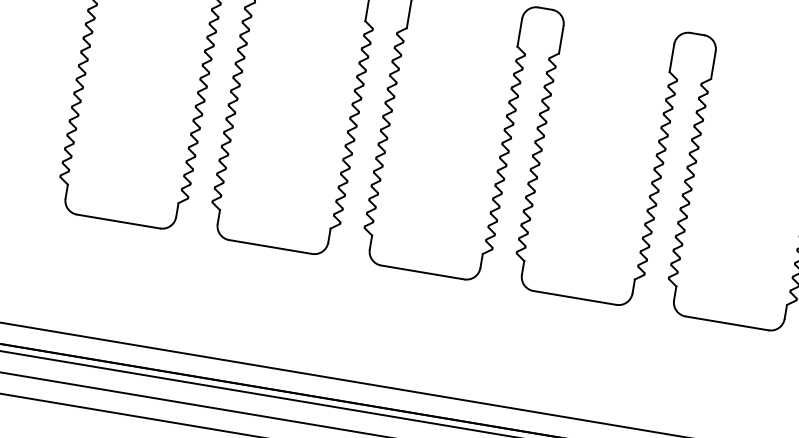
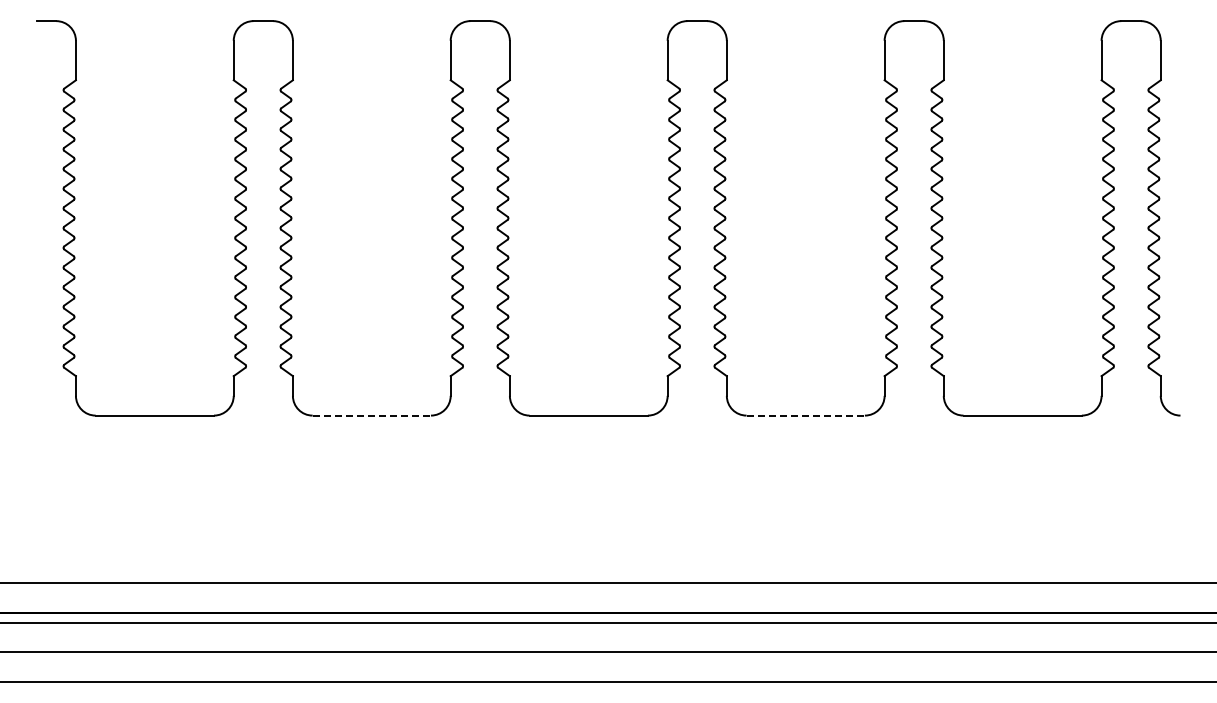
line: (271, 247) -> (372, 415), solid -> dashed
line: (575, 297) -> (806, 415), solid -> dashed

